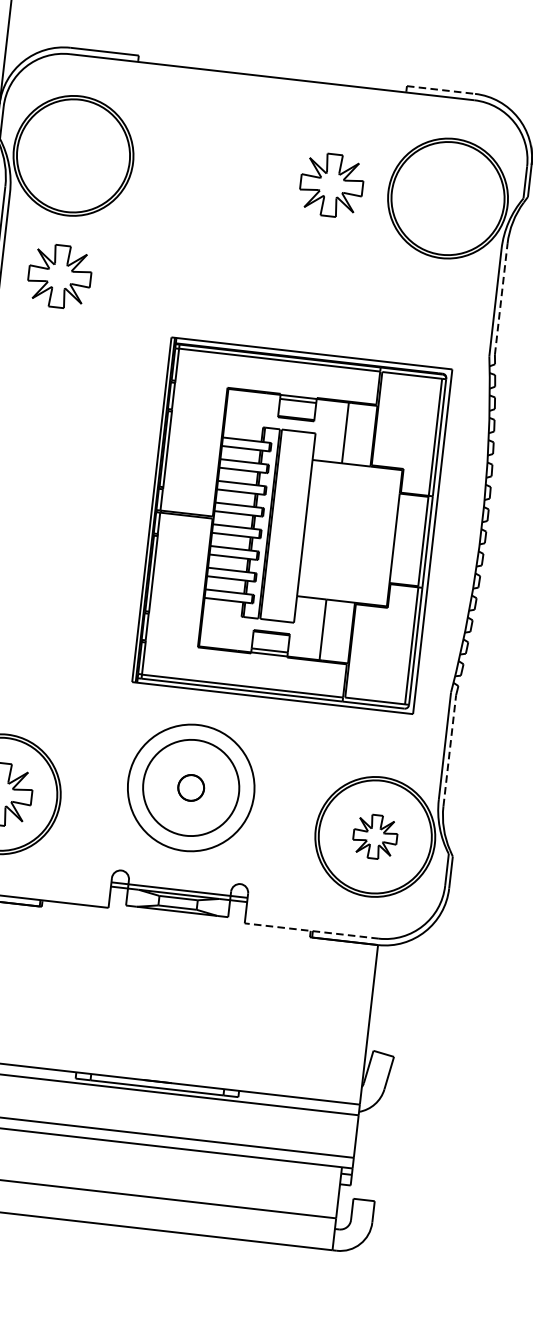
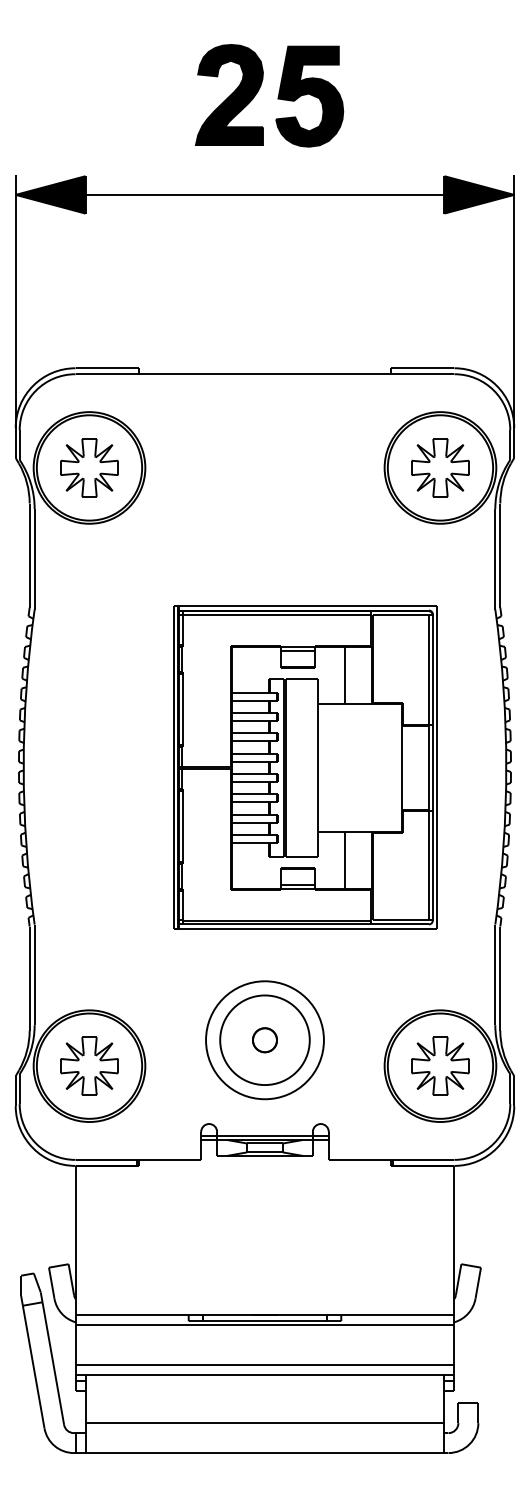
line: (440, 90) -> (422, 368), dashed -> solid
part: (331, 184) -> (440, 467), moved
part: (59, 276) -> (89, 467), moved
line: (501, 299) -> (500, 555), dashed -> solid
part: (291, 526) -> (305, 767), moved
line: (450, 750) -> (500, 978), dashed -> solid
part: (375, 836) -> (440, 1065), size x1.43
line: (311, 930) -> (391, 1159), dashed -> solid

